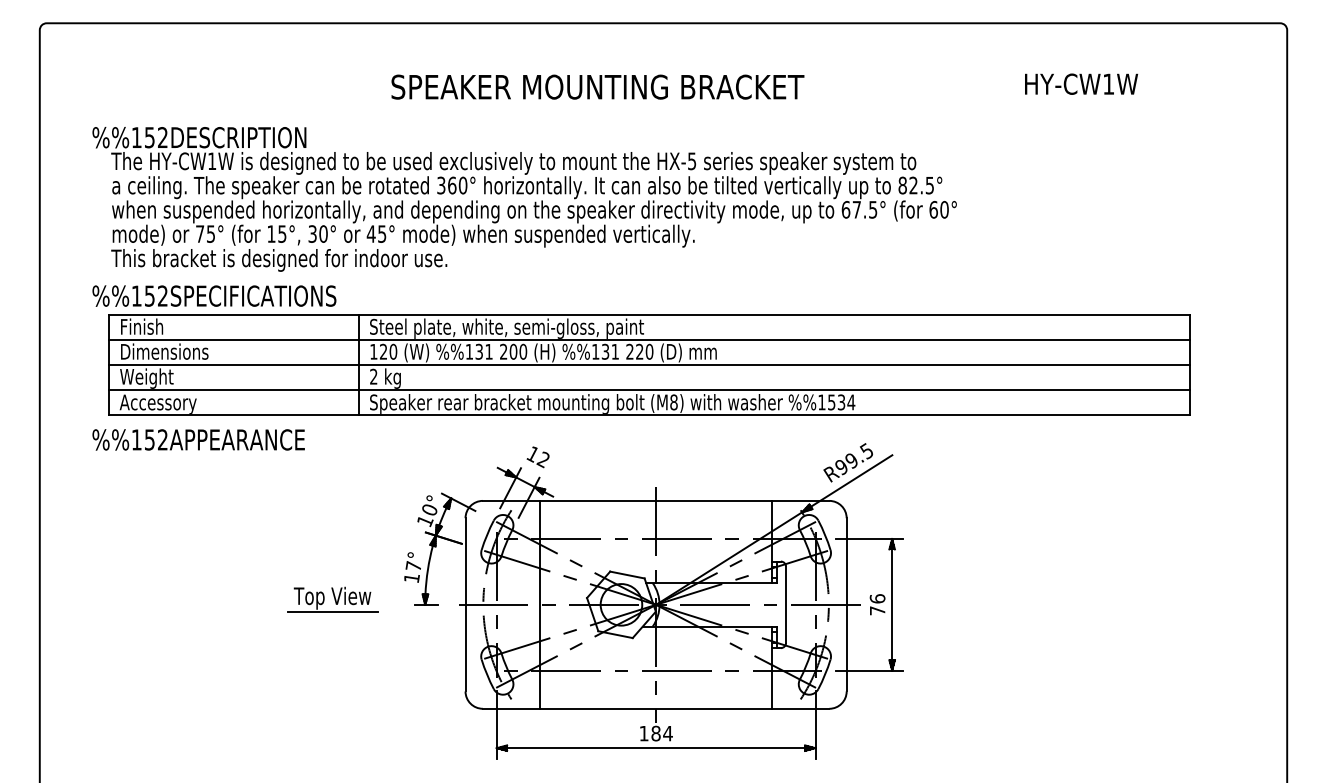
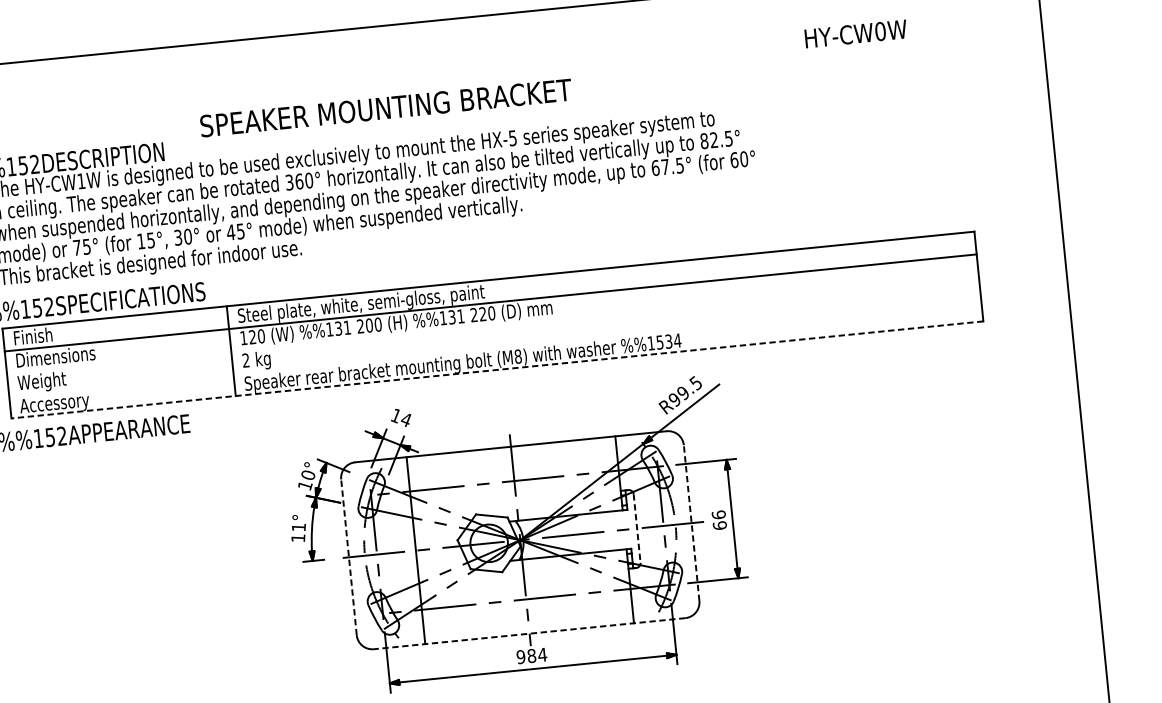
text: (1108, 83) -> (880, 30), HY-CW1W -> HY-CW0W
text: (597, 86) -> (385, 107), moved
line: (649, 365) -> (492, 325), removed
line: (649, 390) -> (495, 348), removed
line: (649, 414) -> (497, 369), solid -> dashed
text: (542, 459) -> (405, 419), 12 -> 14
text: (413, 565) -> (298, 526), 17° -> 11°
part: (332, 599) -> (228, 564), removed
line: (465, 604) -> (348, 557), solid -> dashed
line: (846, 604) -> (691, 522), solid -> dashed
line: (786, 605) -> (637, 529), solid -> dashed
text: (877, 610) -> (719, 525), 76 -> 66
line: (655, 708) -> (529, 633), solid -> dashed
text: (643, 733) -> (520, 657), 184 -> 984

